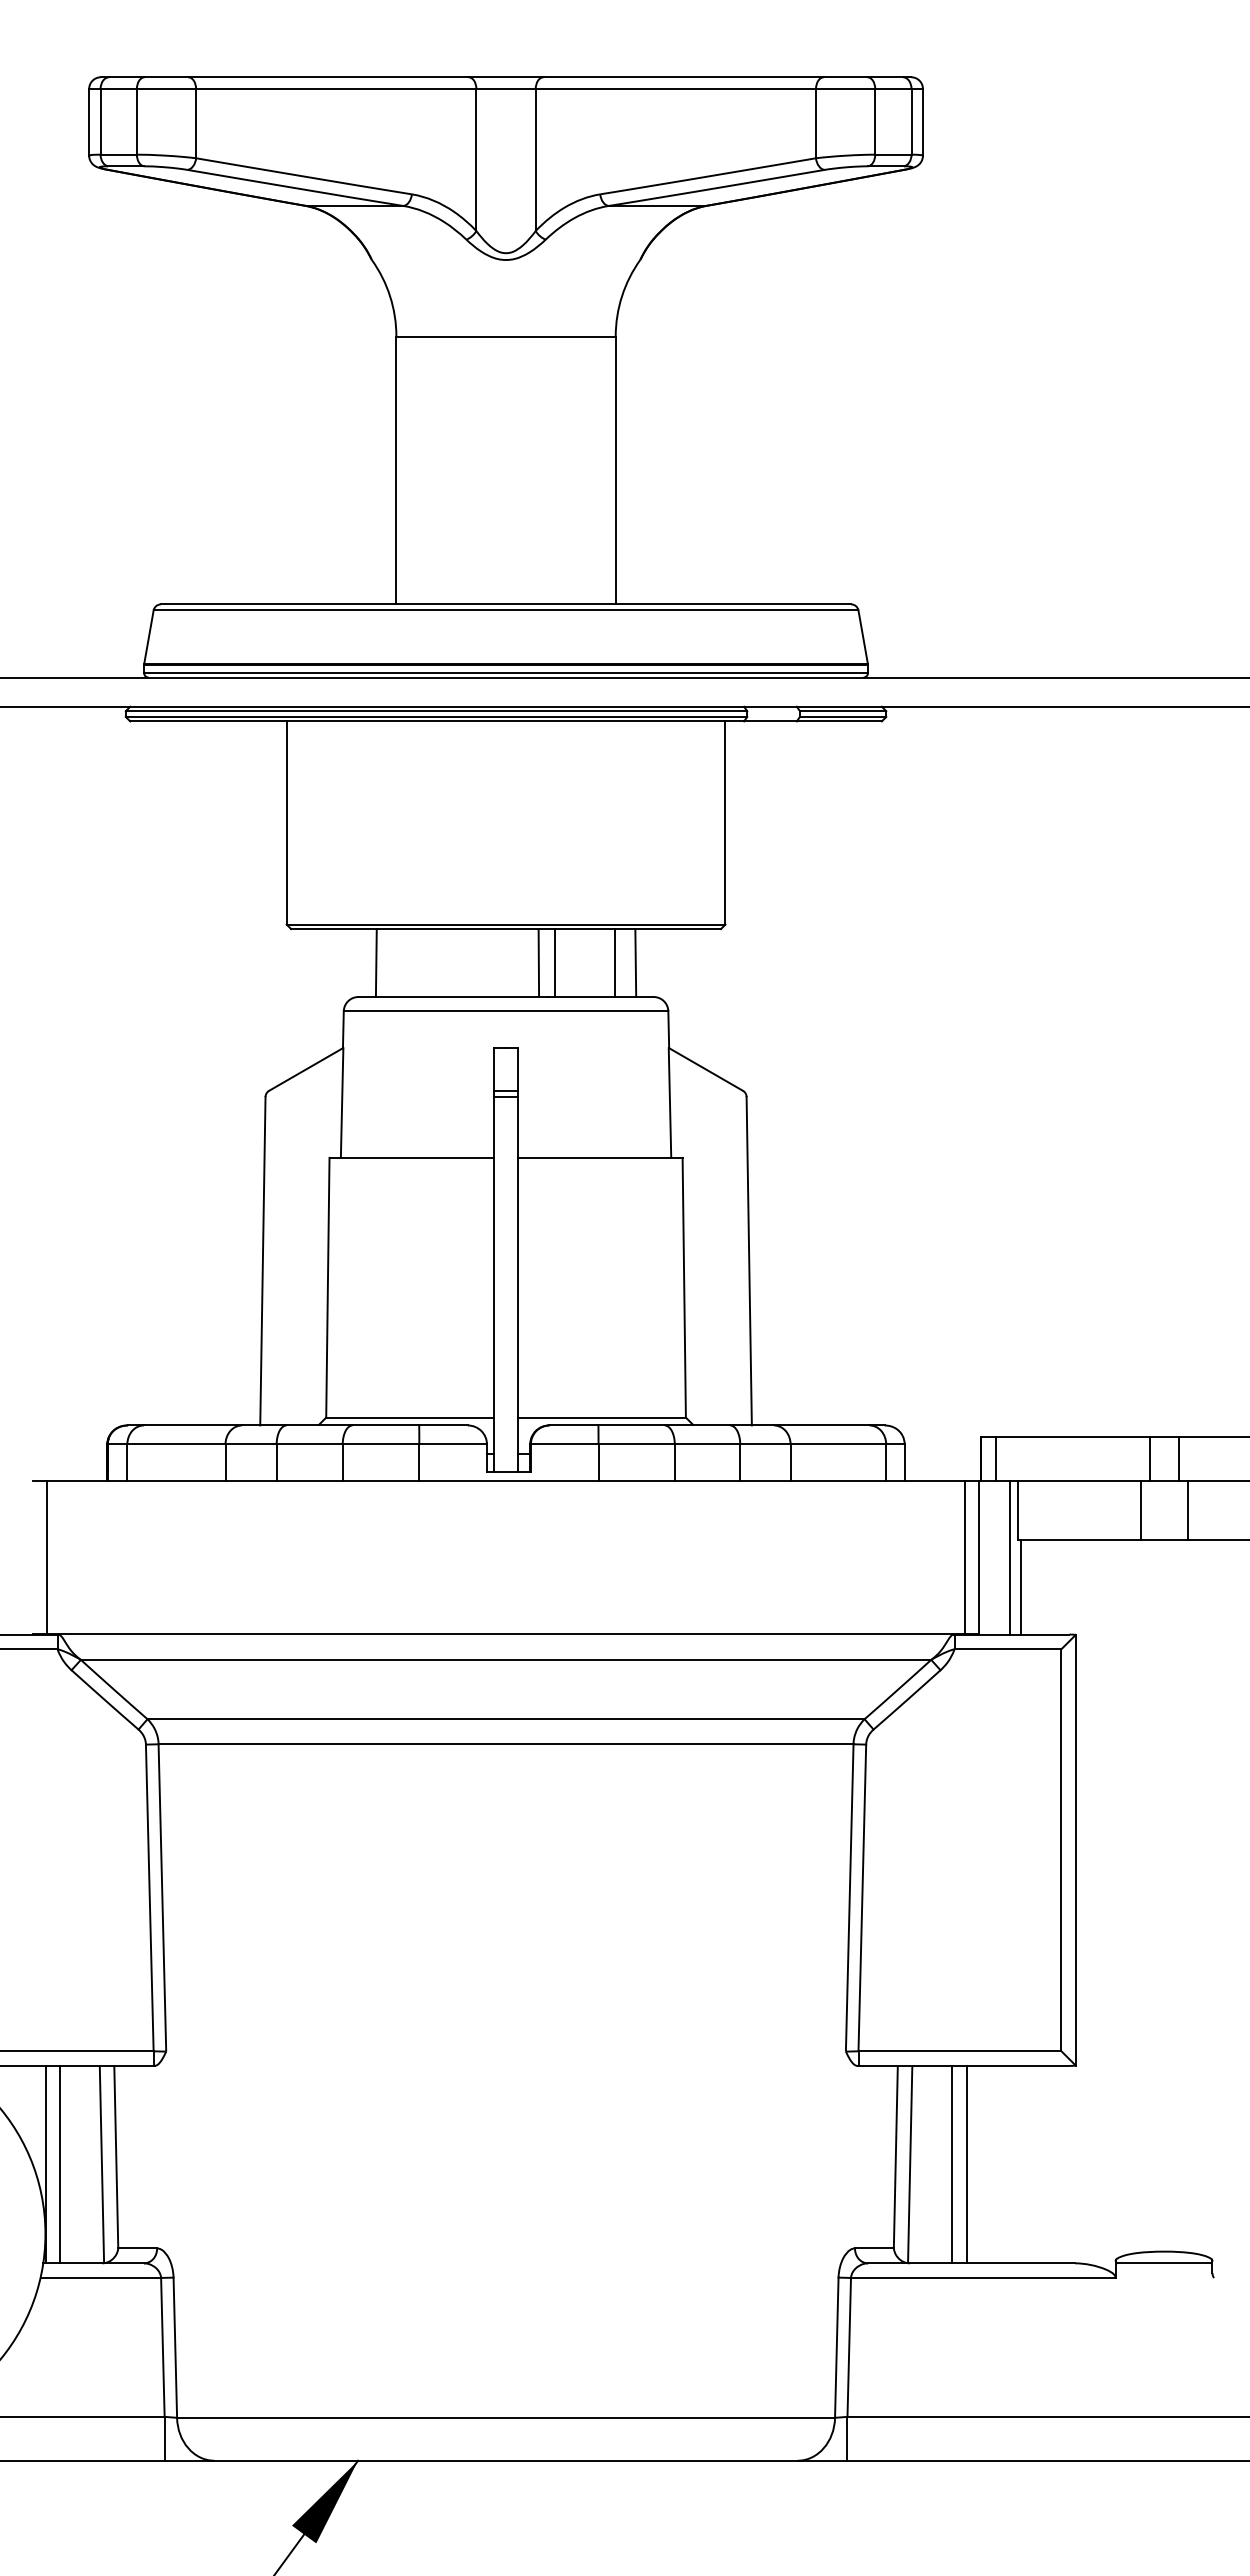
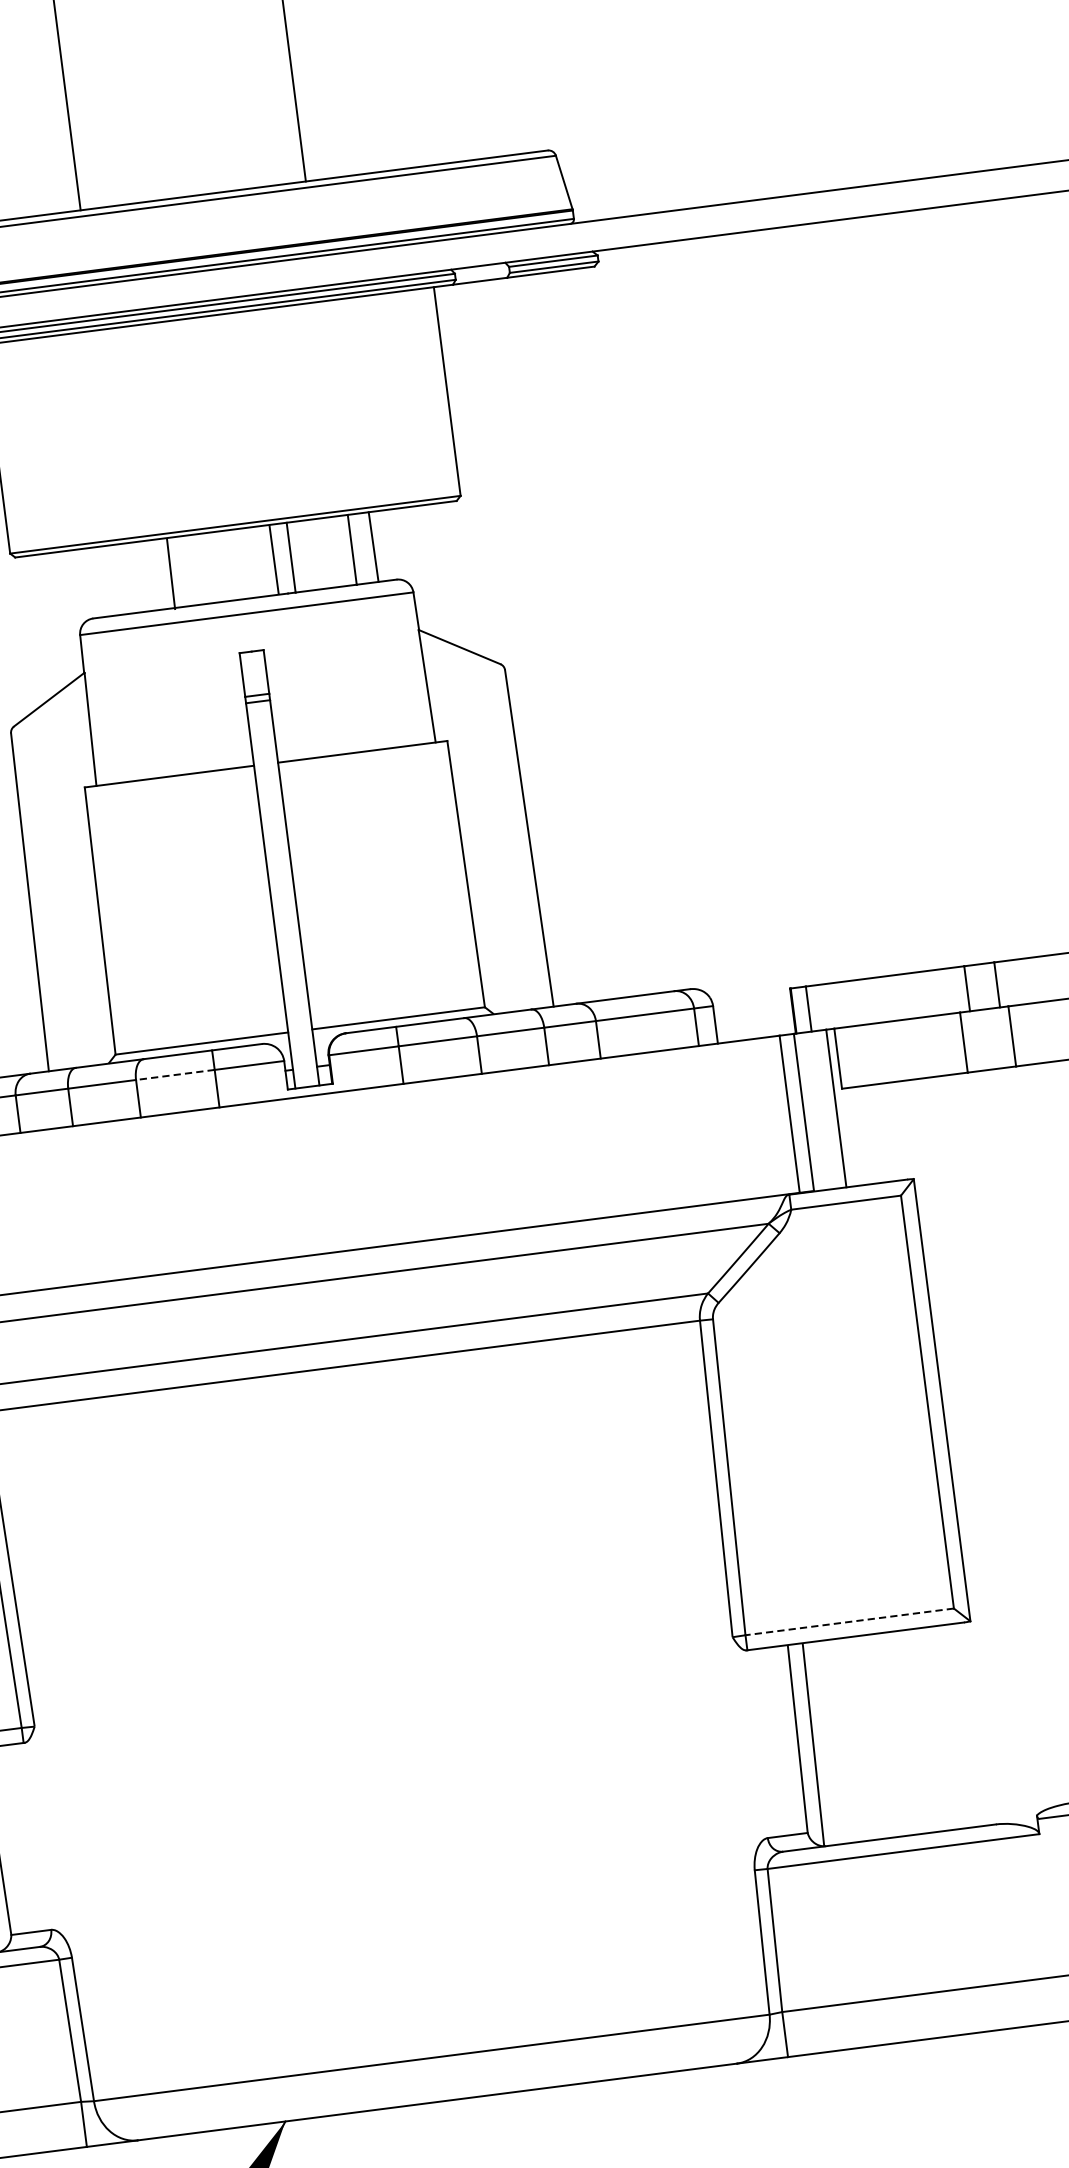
line: (375, 963) -> (170, 574), moved
line: (380, 1444) -> (174, 1075), solid -> dashed
line: (1020, 1586) -> (850, 1136), removed
line: (959, 2051) -> (849, 1622), solid -> dashed
line: (952, 2164) -> (856, 1739), removed
line: (966, 2164) -> (871, 1737), removed

